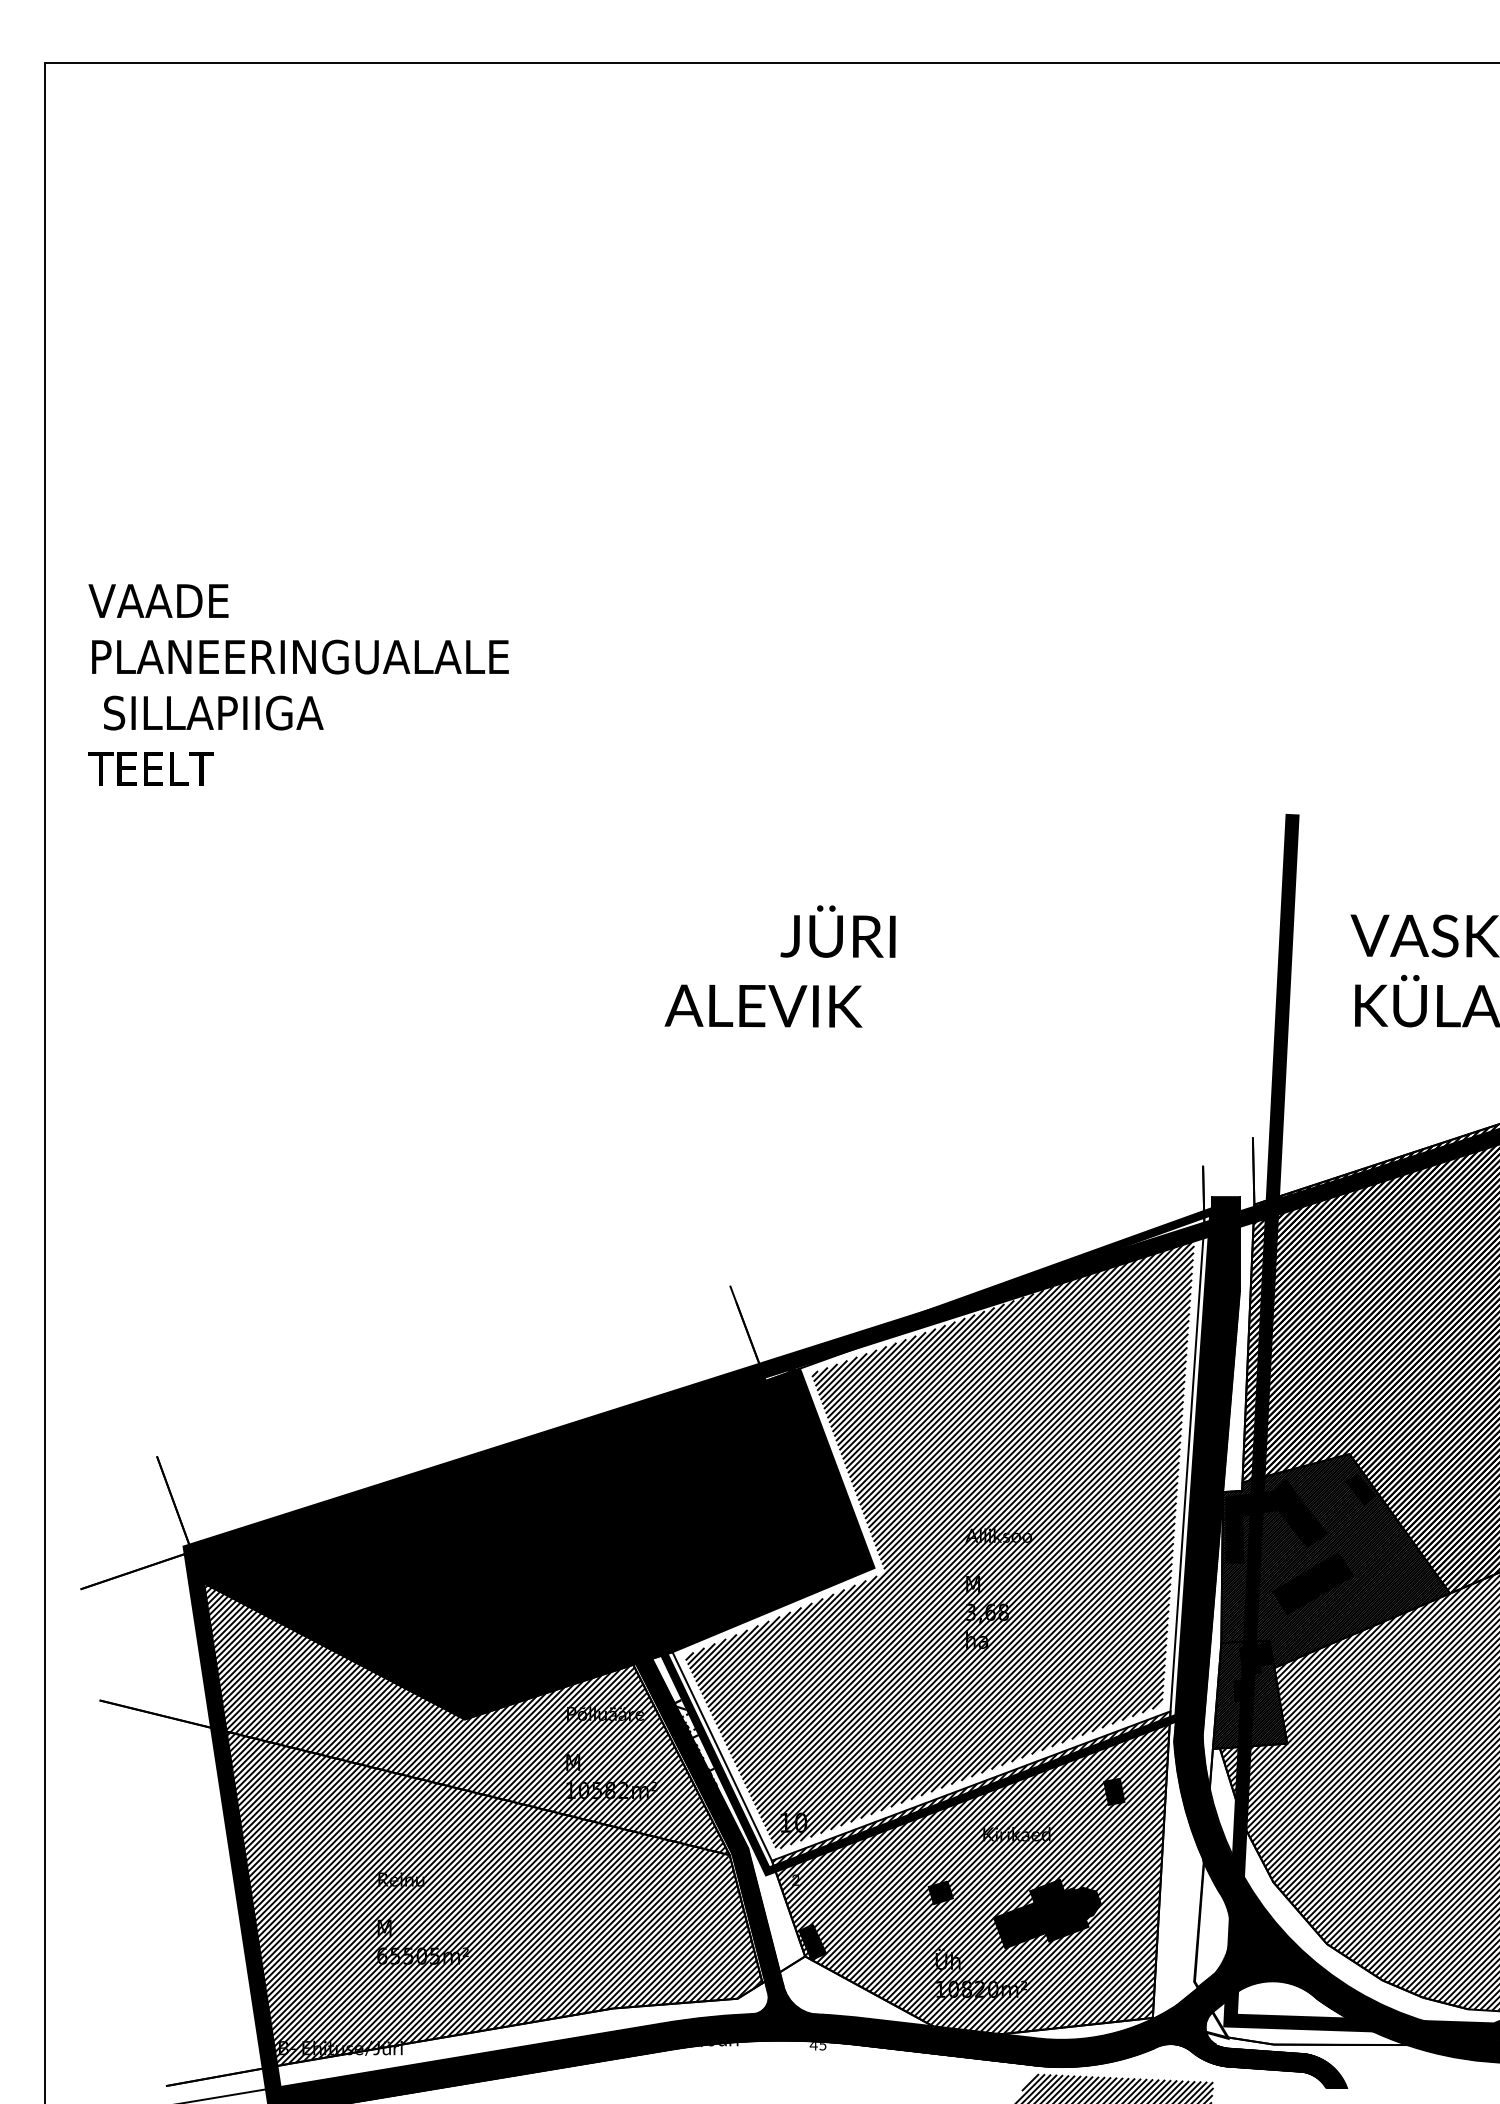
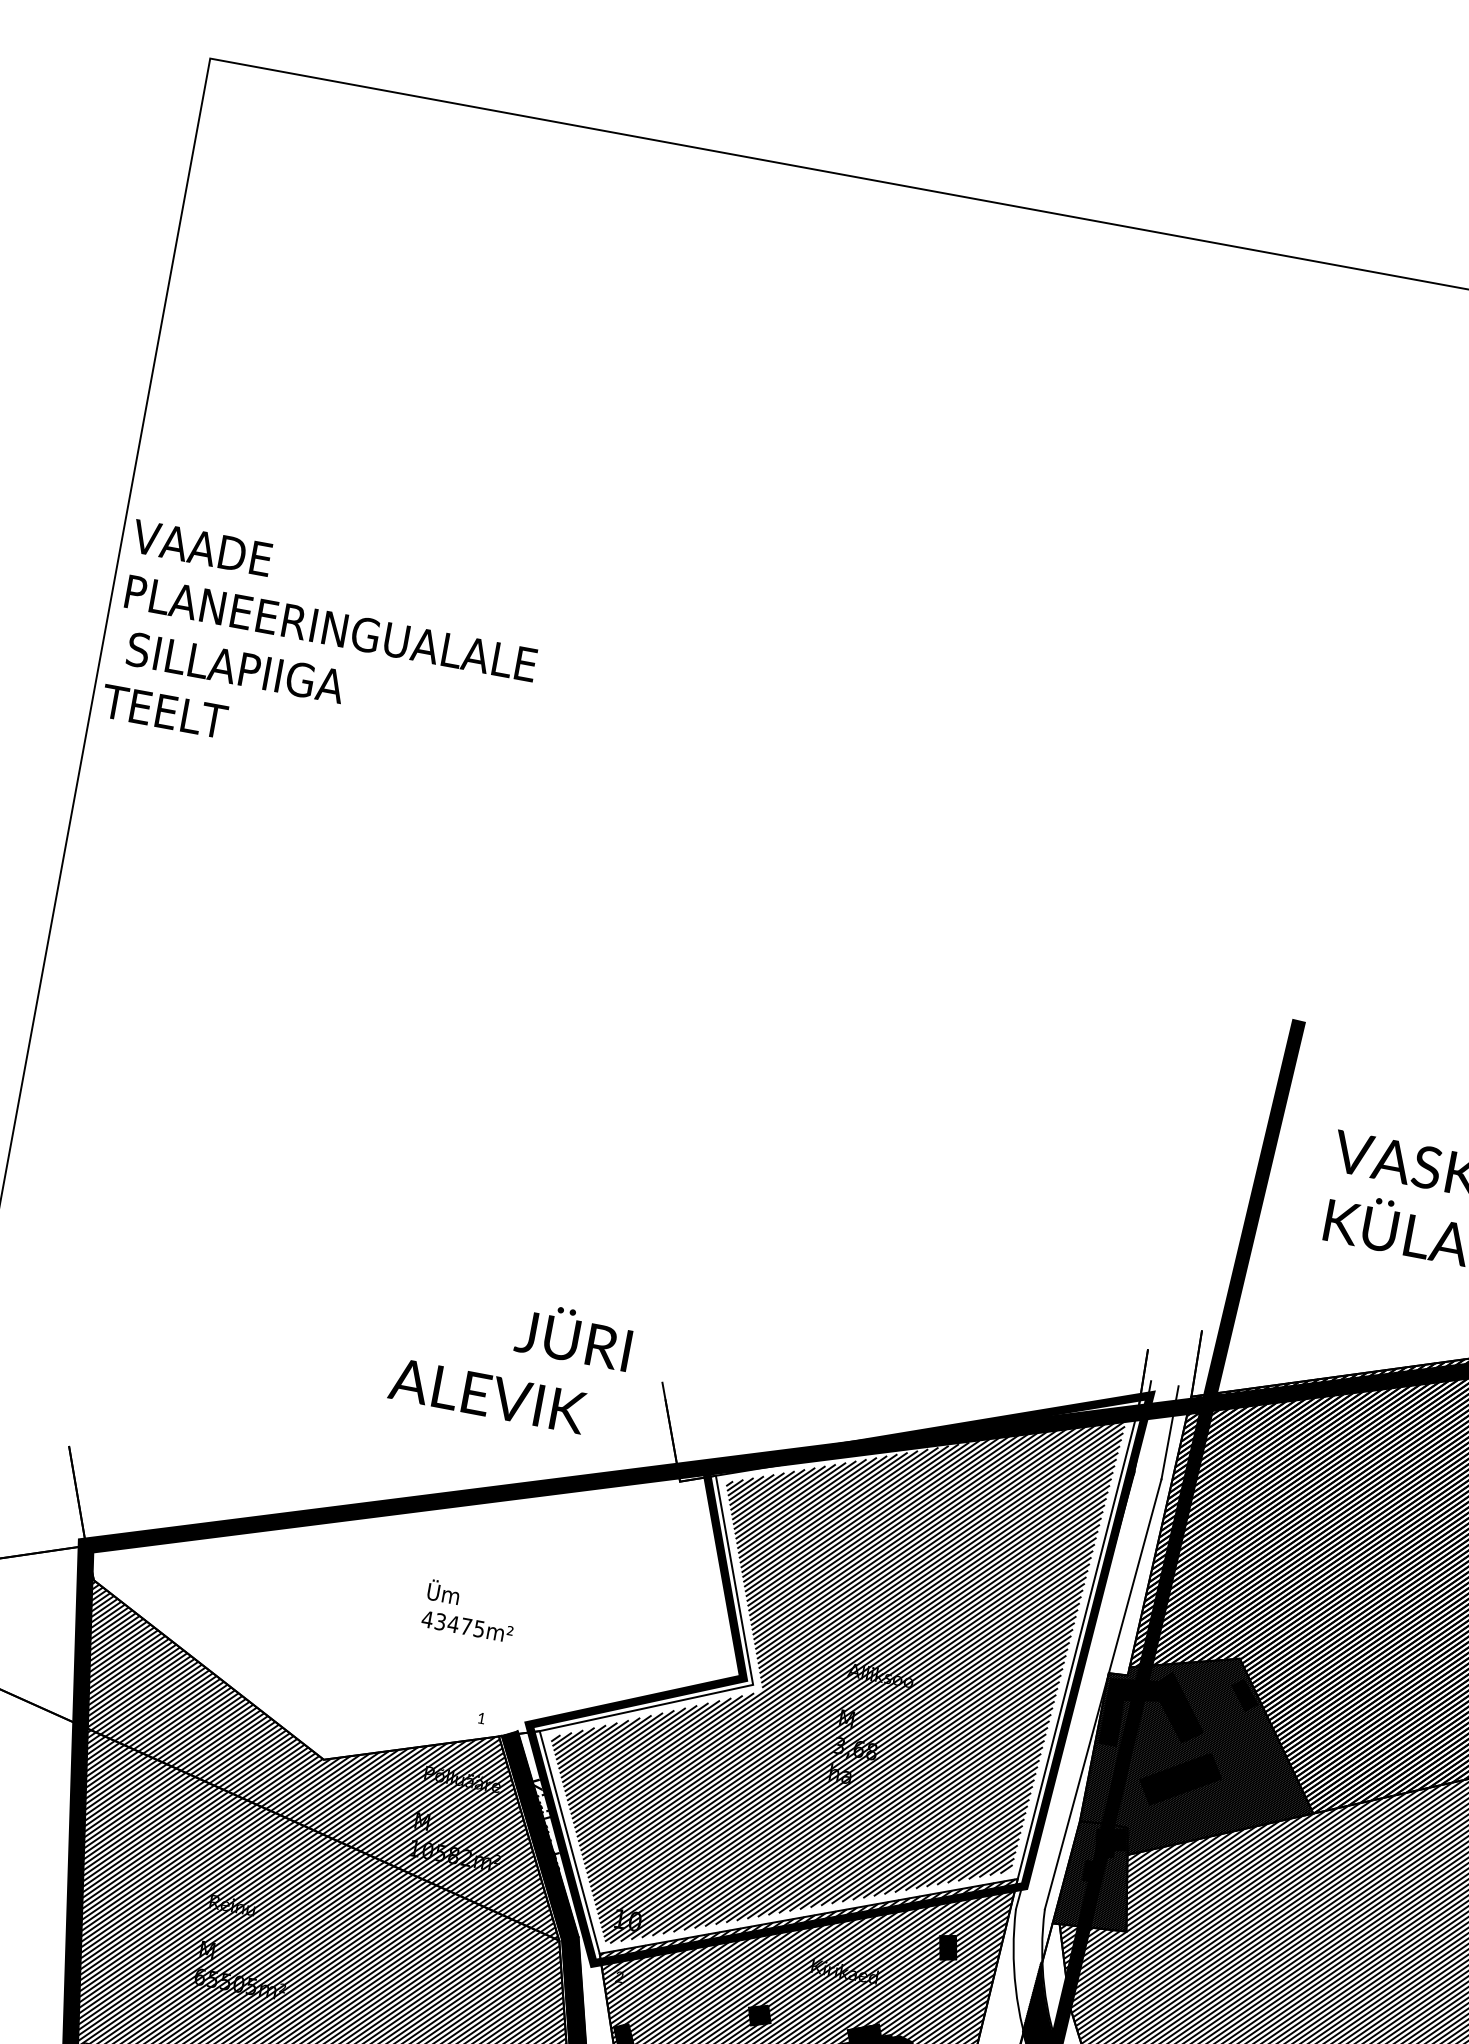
text: (298, 684) -> (324, 655), moved
text: (779, 966) -> (510, 1359), moved
hatch: (1206, 1528) -> (1086, 1705), removed
fill: (532, 1543) -> (421, 1599), removed

